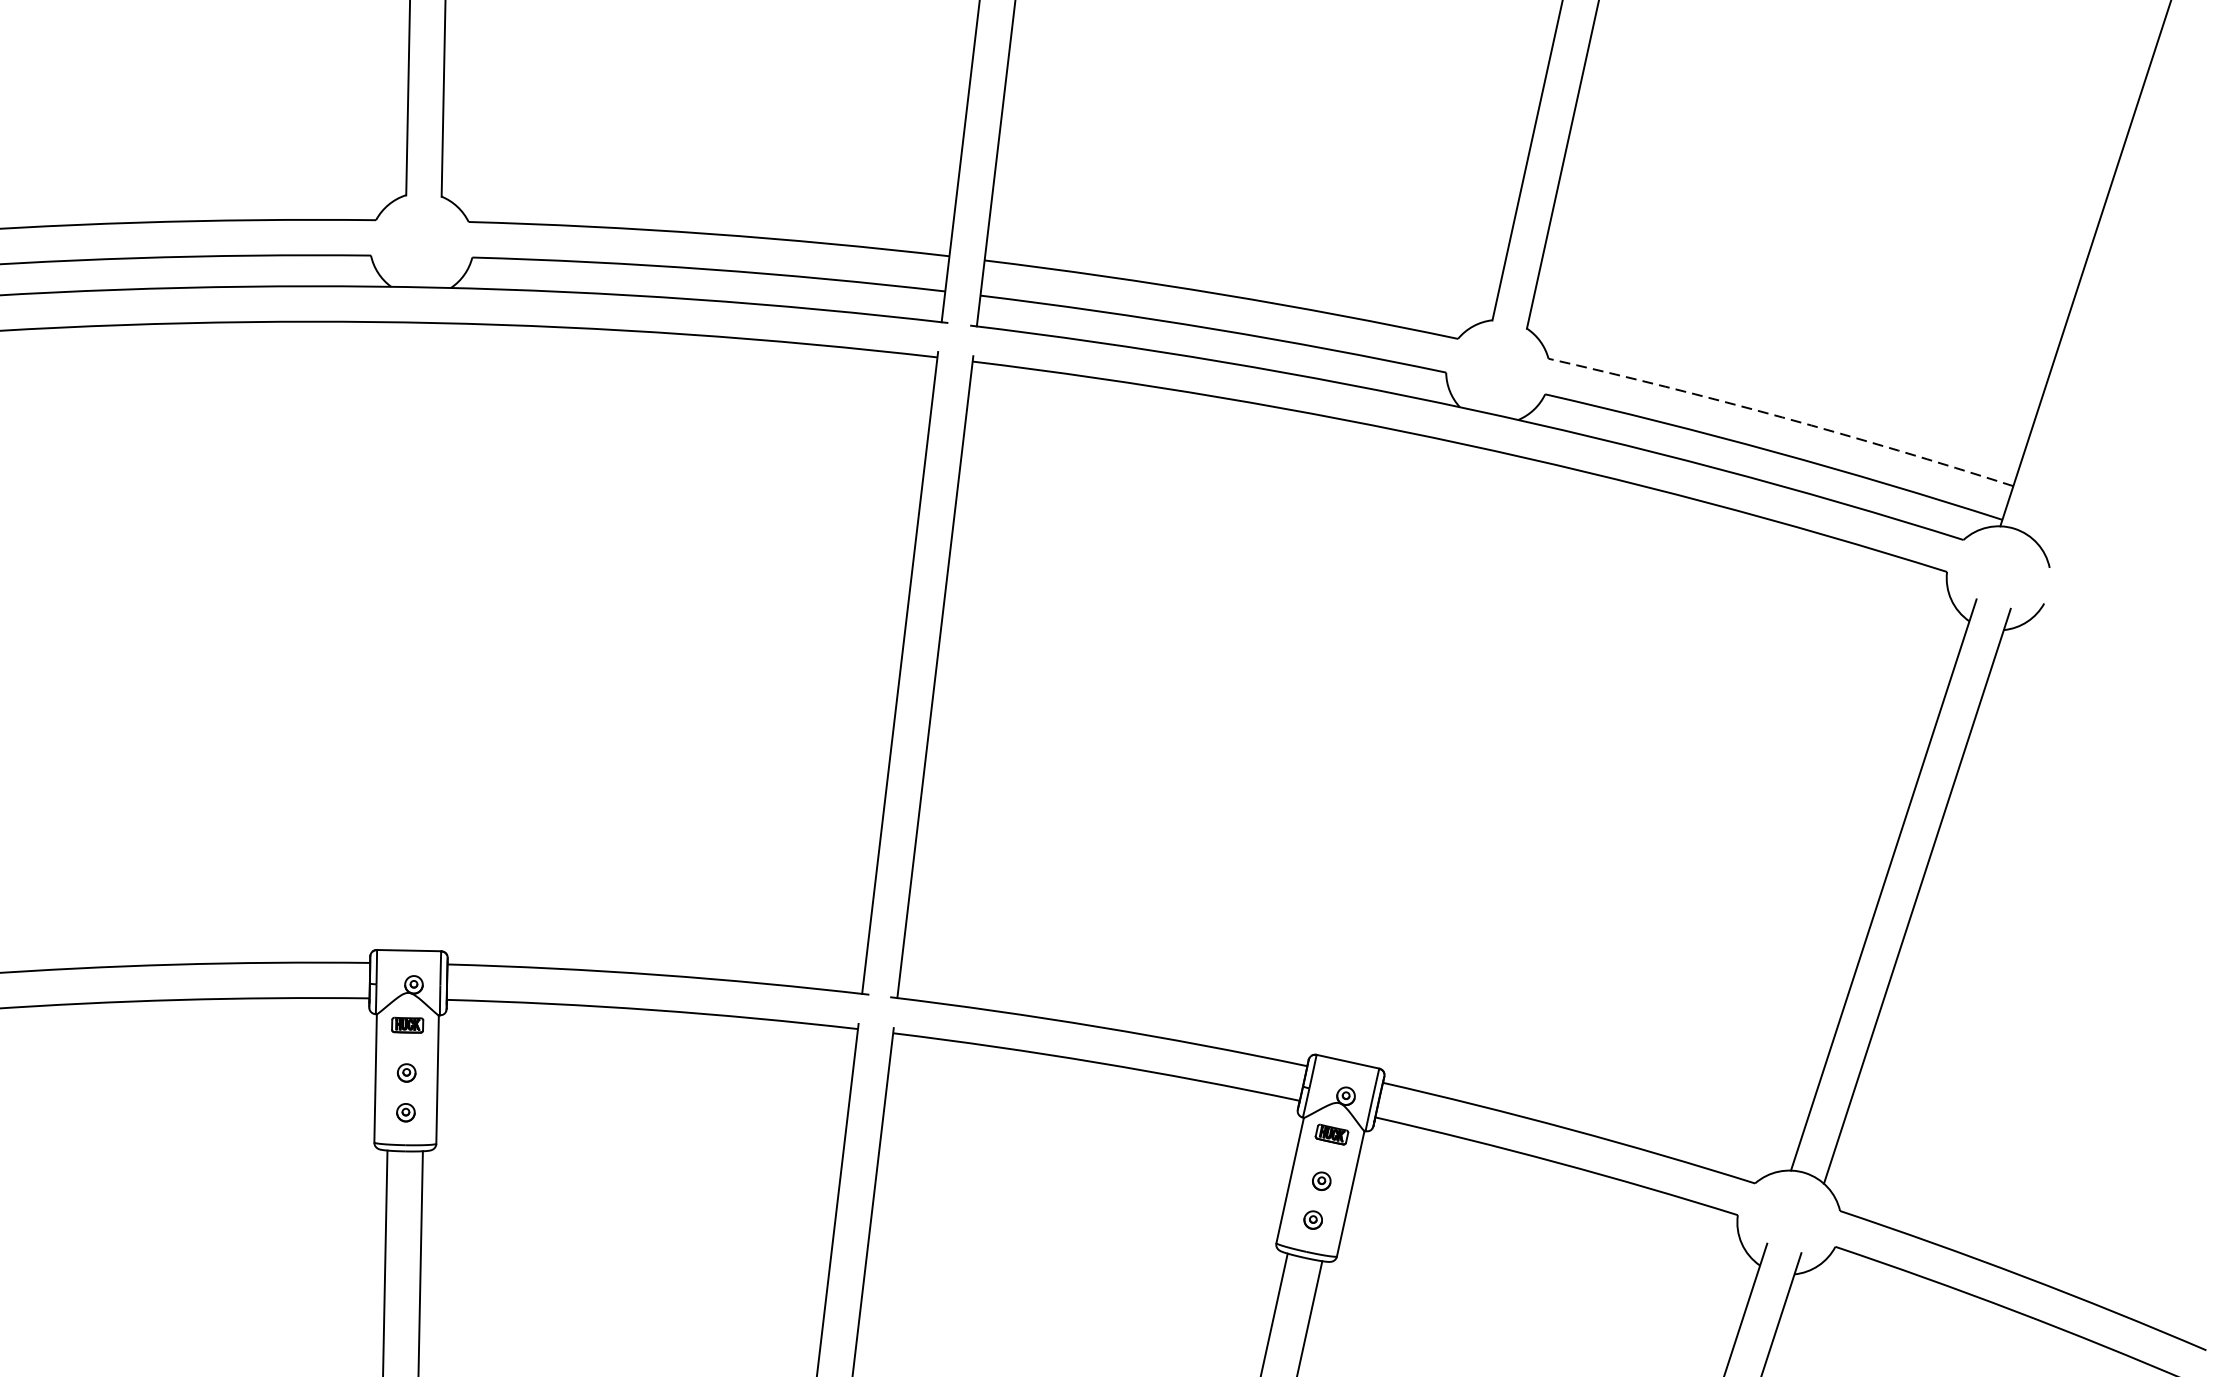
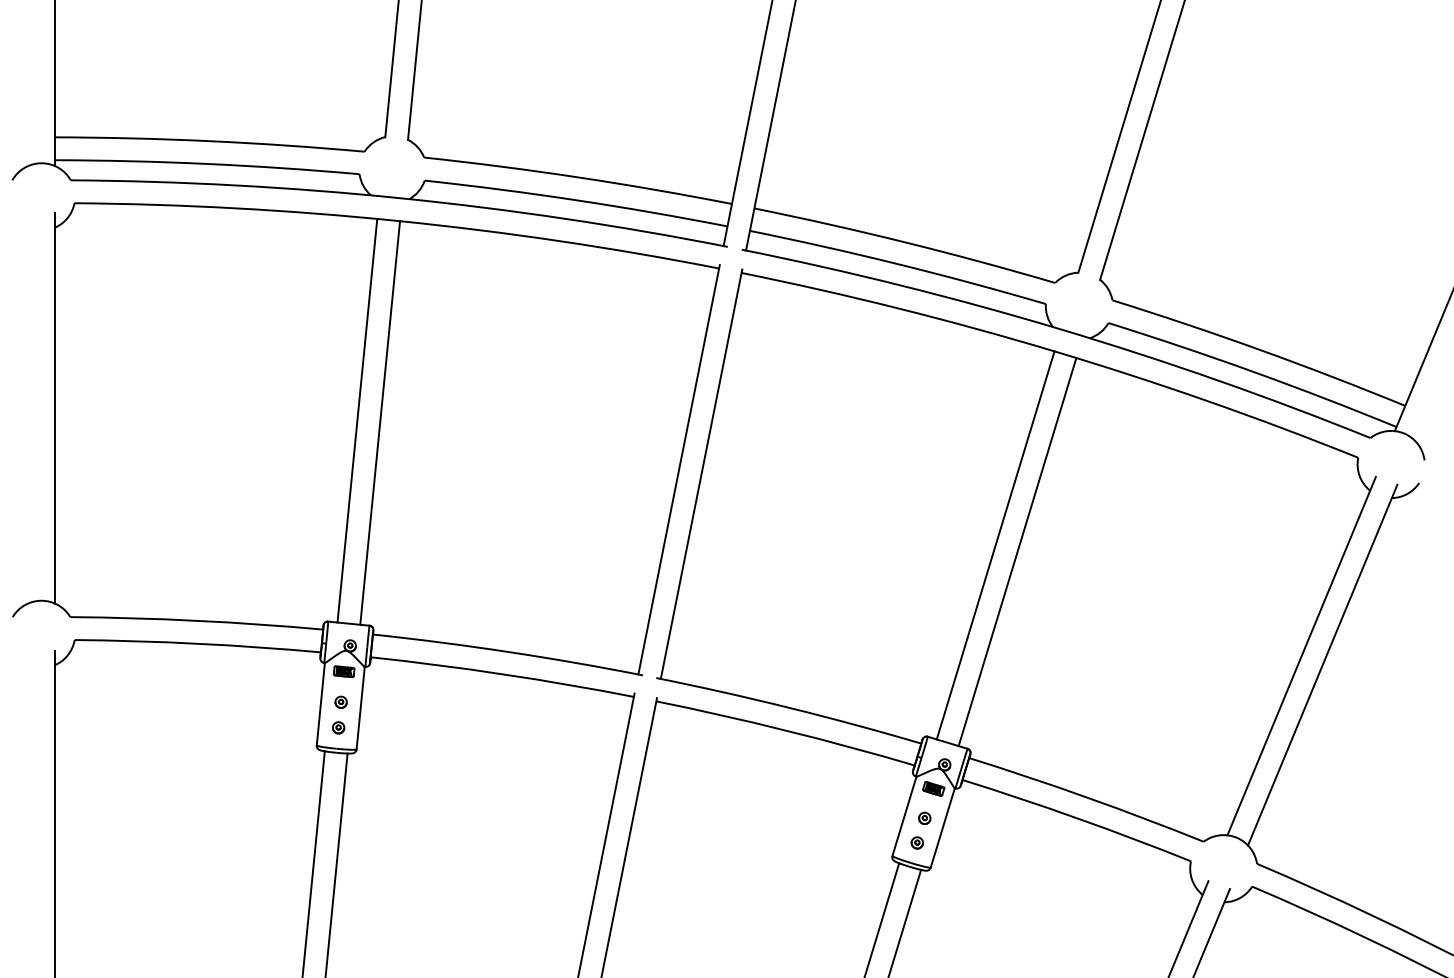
arc: (1782, 416) -> (1260, 349), dashed -> solid
line: (397, 635) -> (357, 420), added
line: (433, 636) -> (380, 422), added
line: (1397, 751) -> (995, 545), added
line: (1432, 759) -> (1017, 552), added

